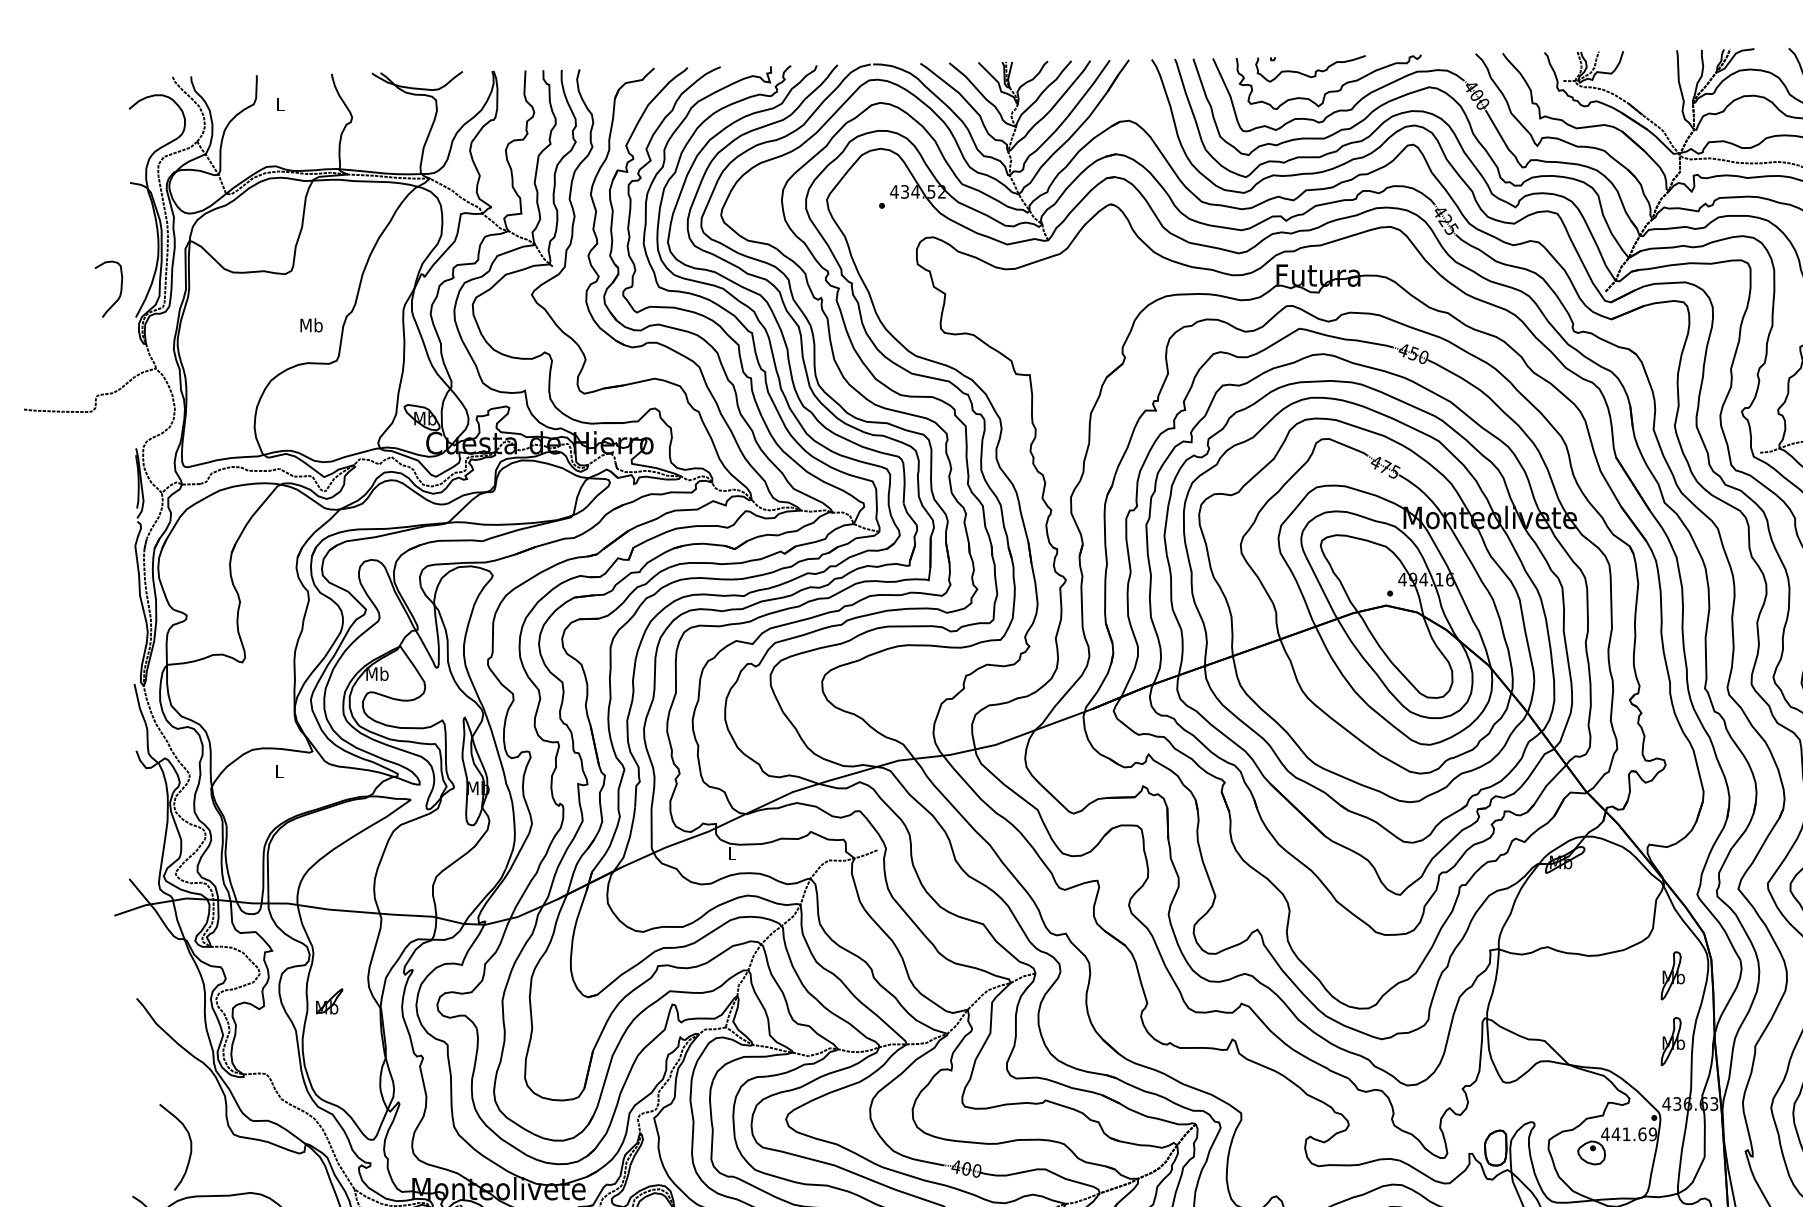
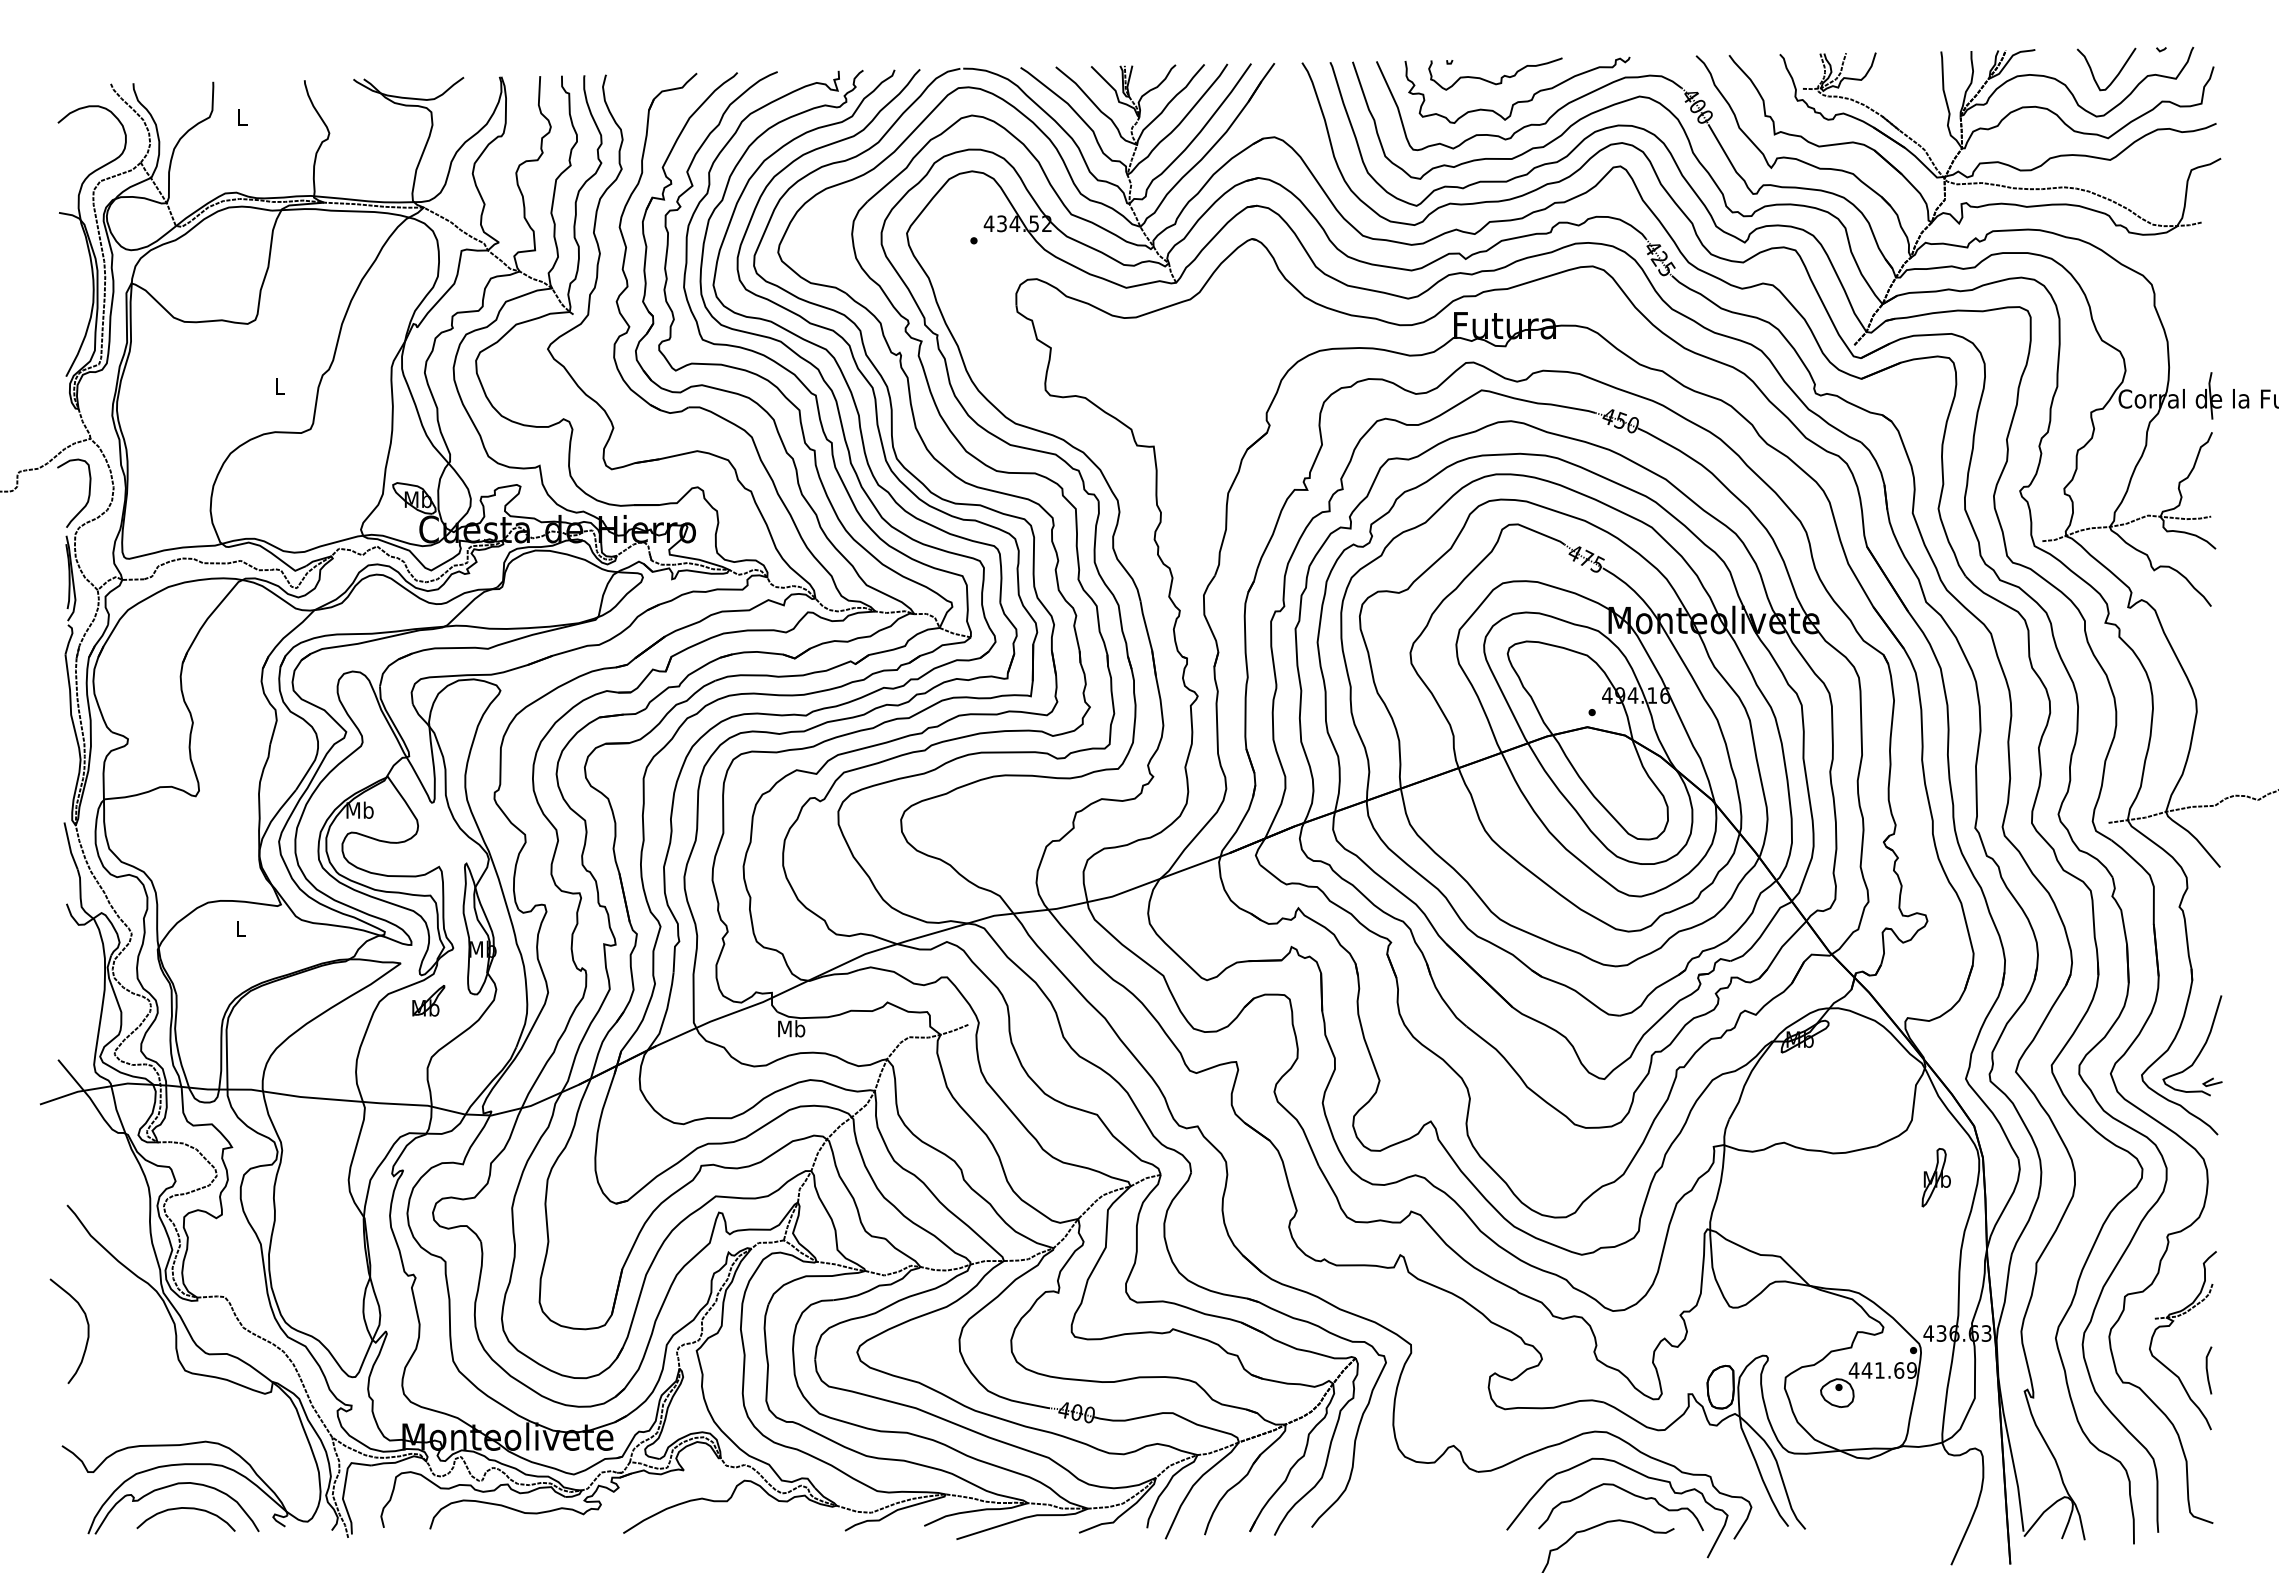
curve: (120, 288) -> (88, 492), moved
text: (311, 324) -> (279, 385), Mb -> L
text: (732, 853) -> (791, 1028), L -> Mb
part: (329, 1001) -> (428, 1000), moved
part: (1672, 1041) -> (1935, 1257), removed
curve: (190, 1146) -> (87, 1330), moved

